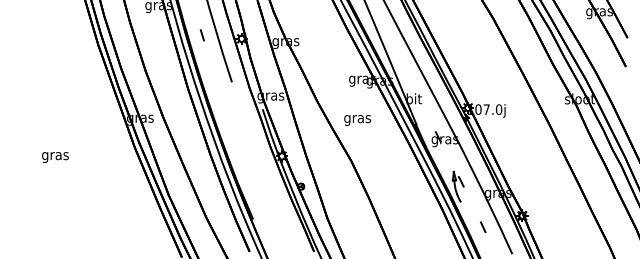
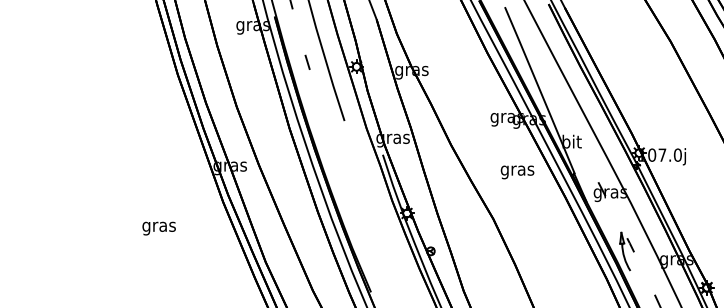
text: (357, 120) -> (517, 172), moved
text: (55, 157) -> (159, 228), moved

